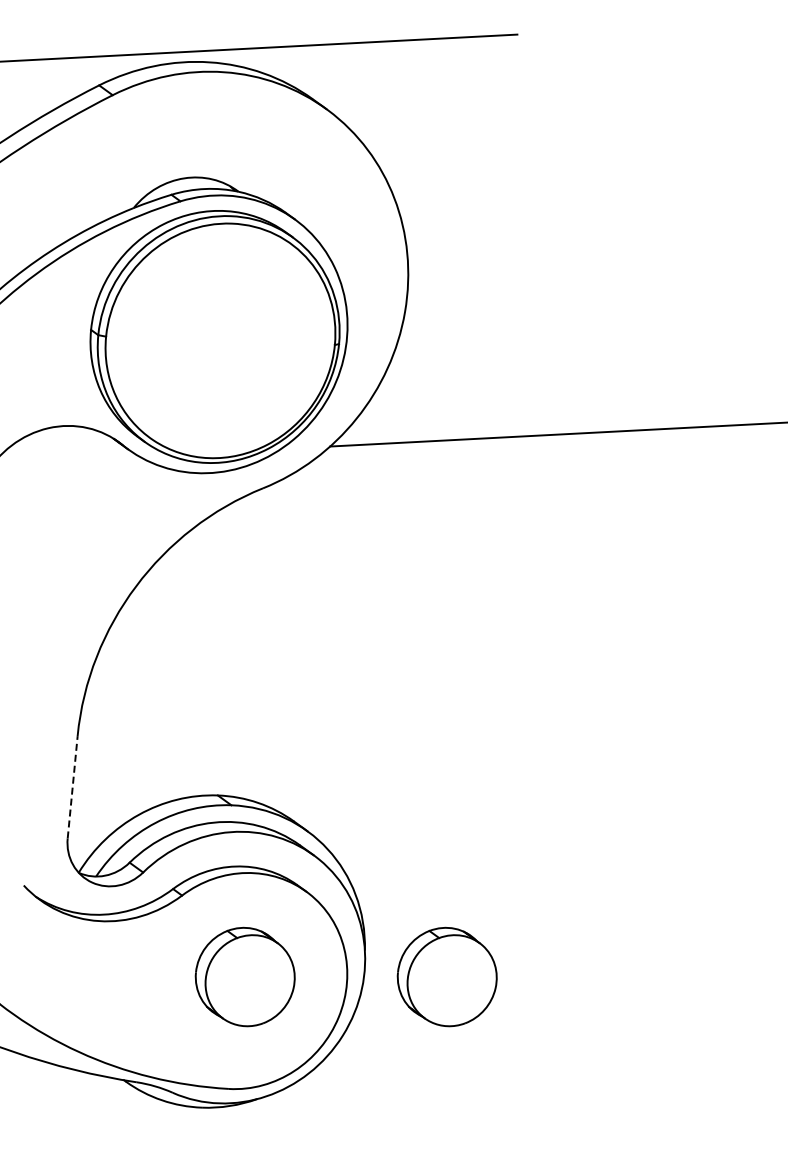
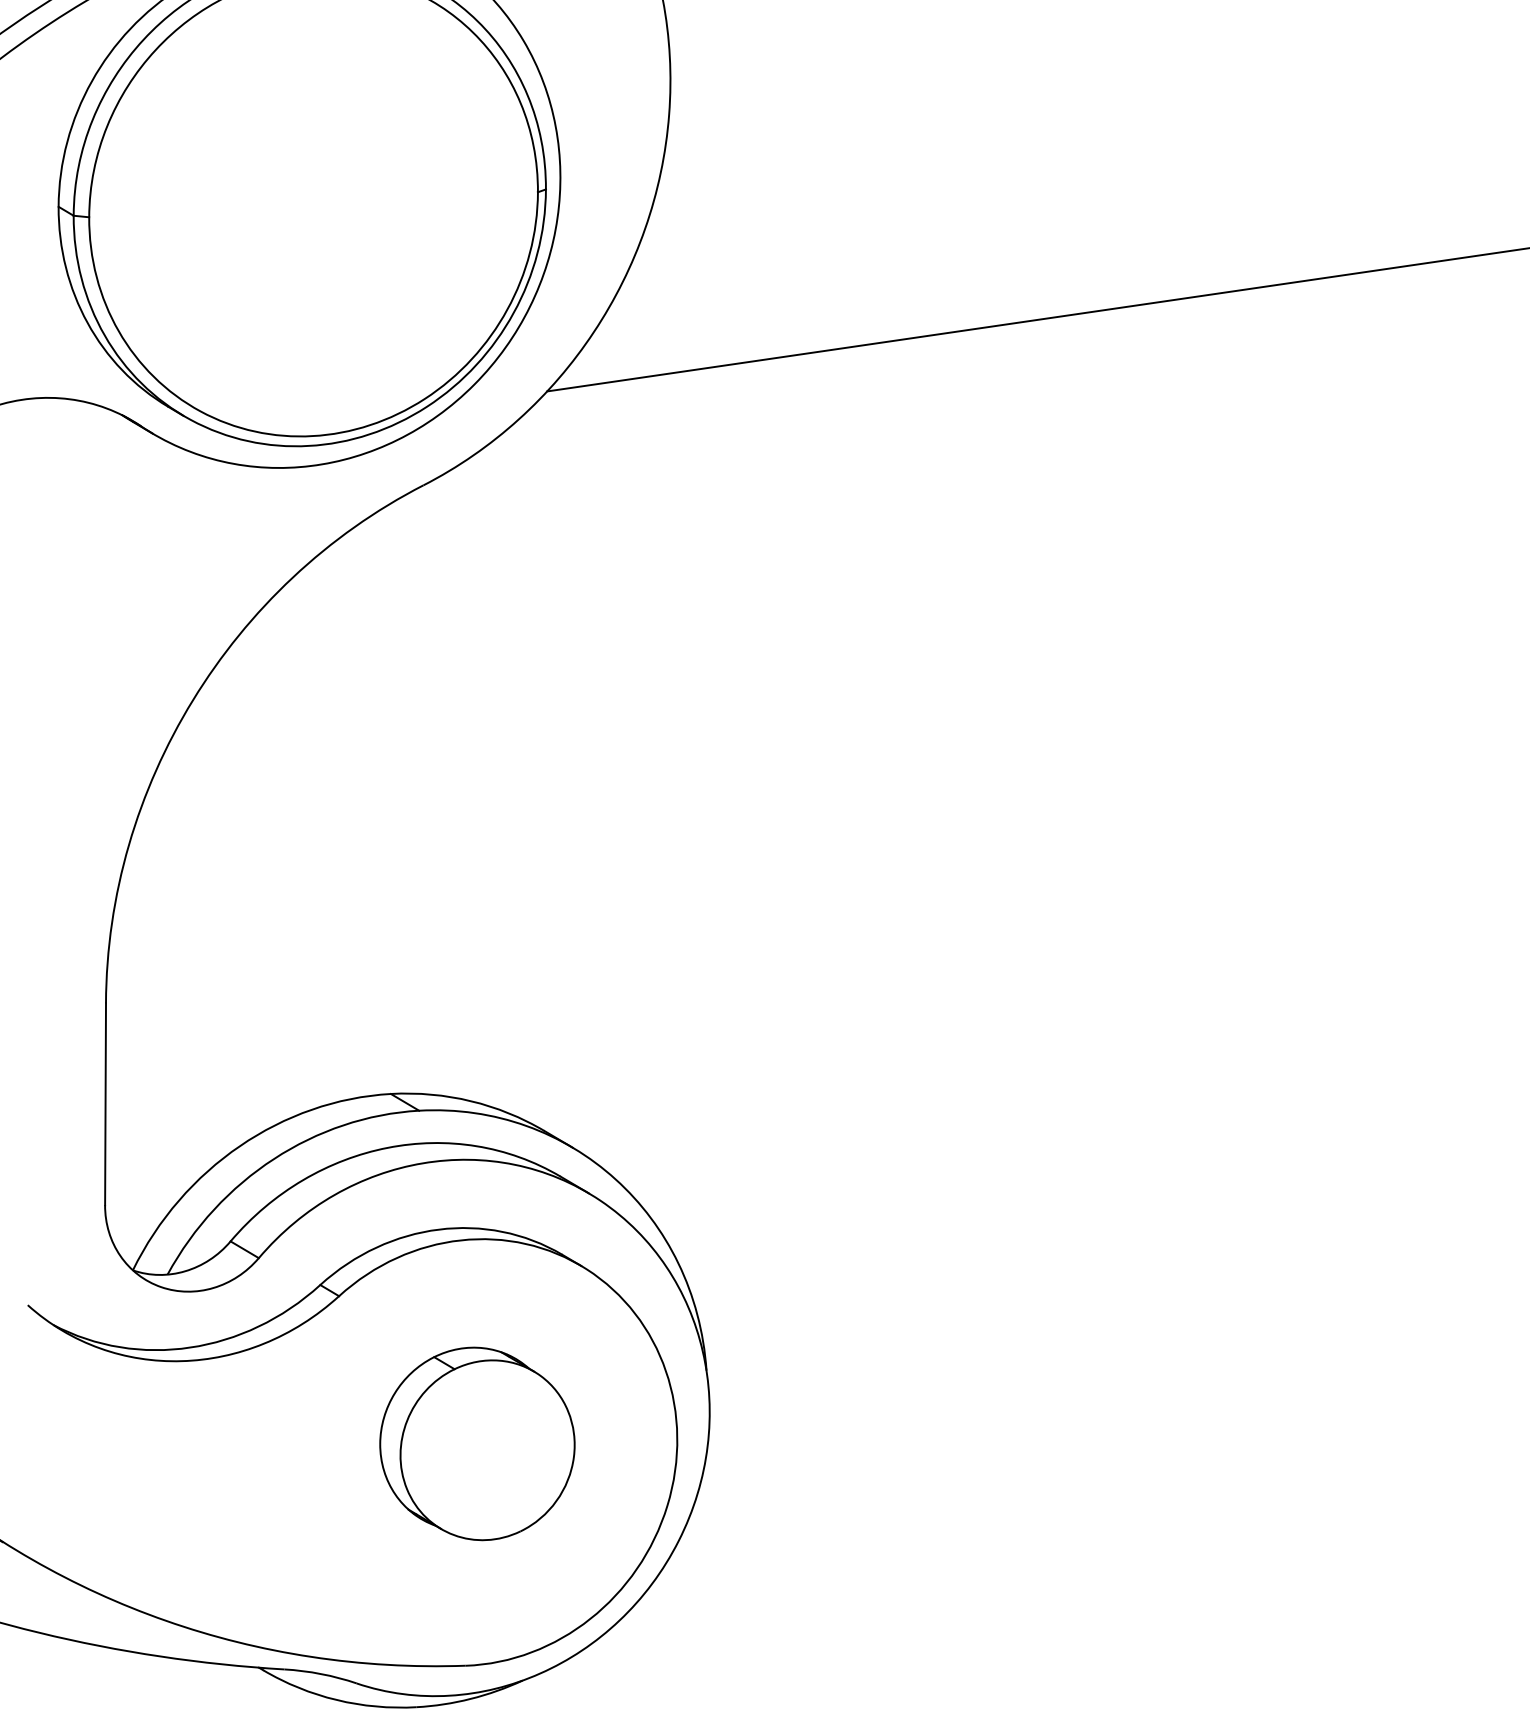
line: (72, 786) -> (105, 1102), dashed -> solid
part: (446, 976) -> (870, 1406), removed

